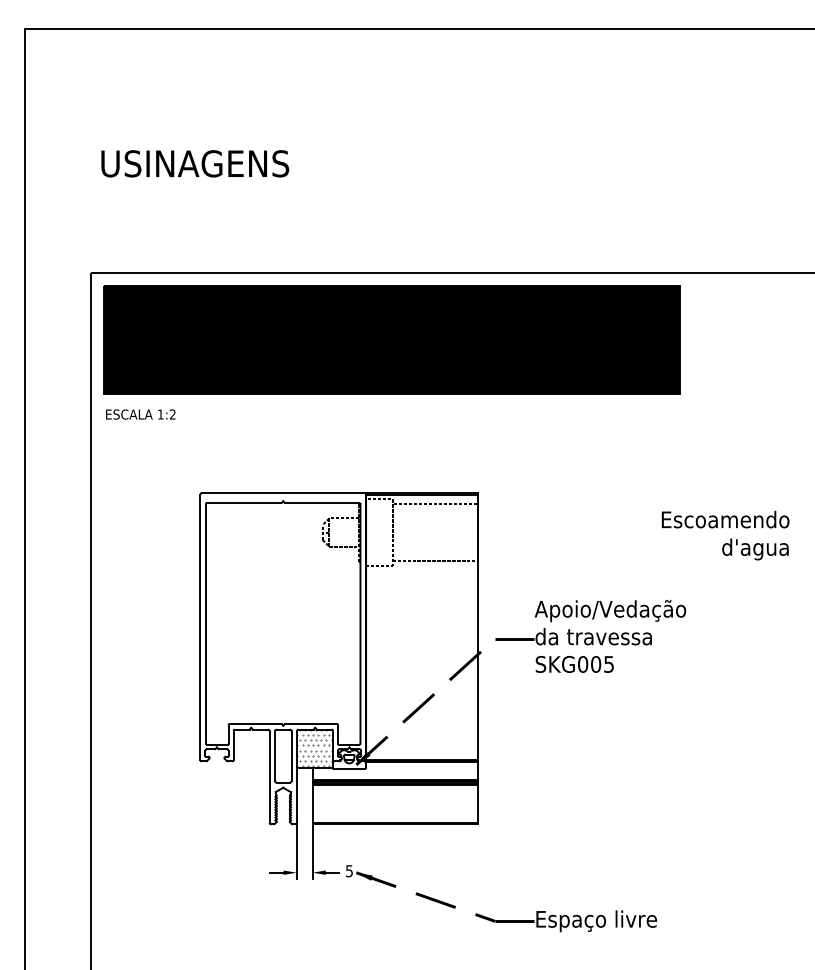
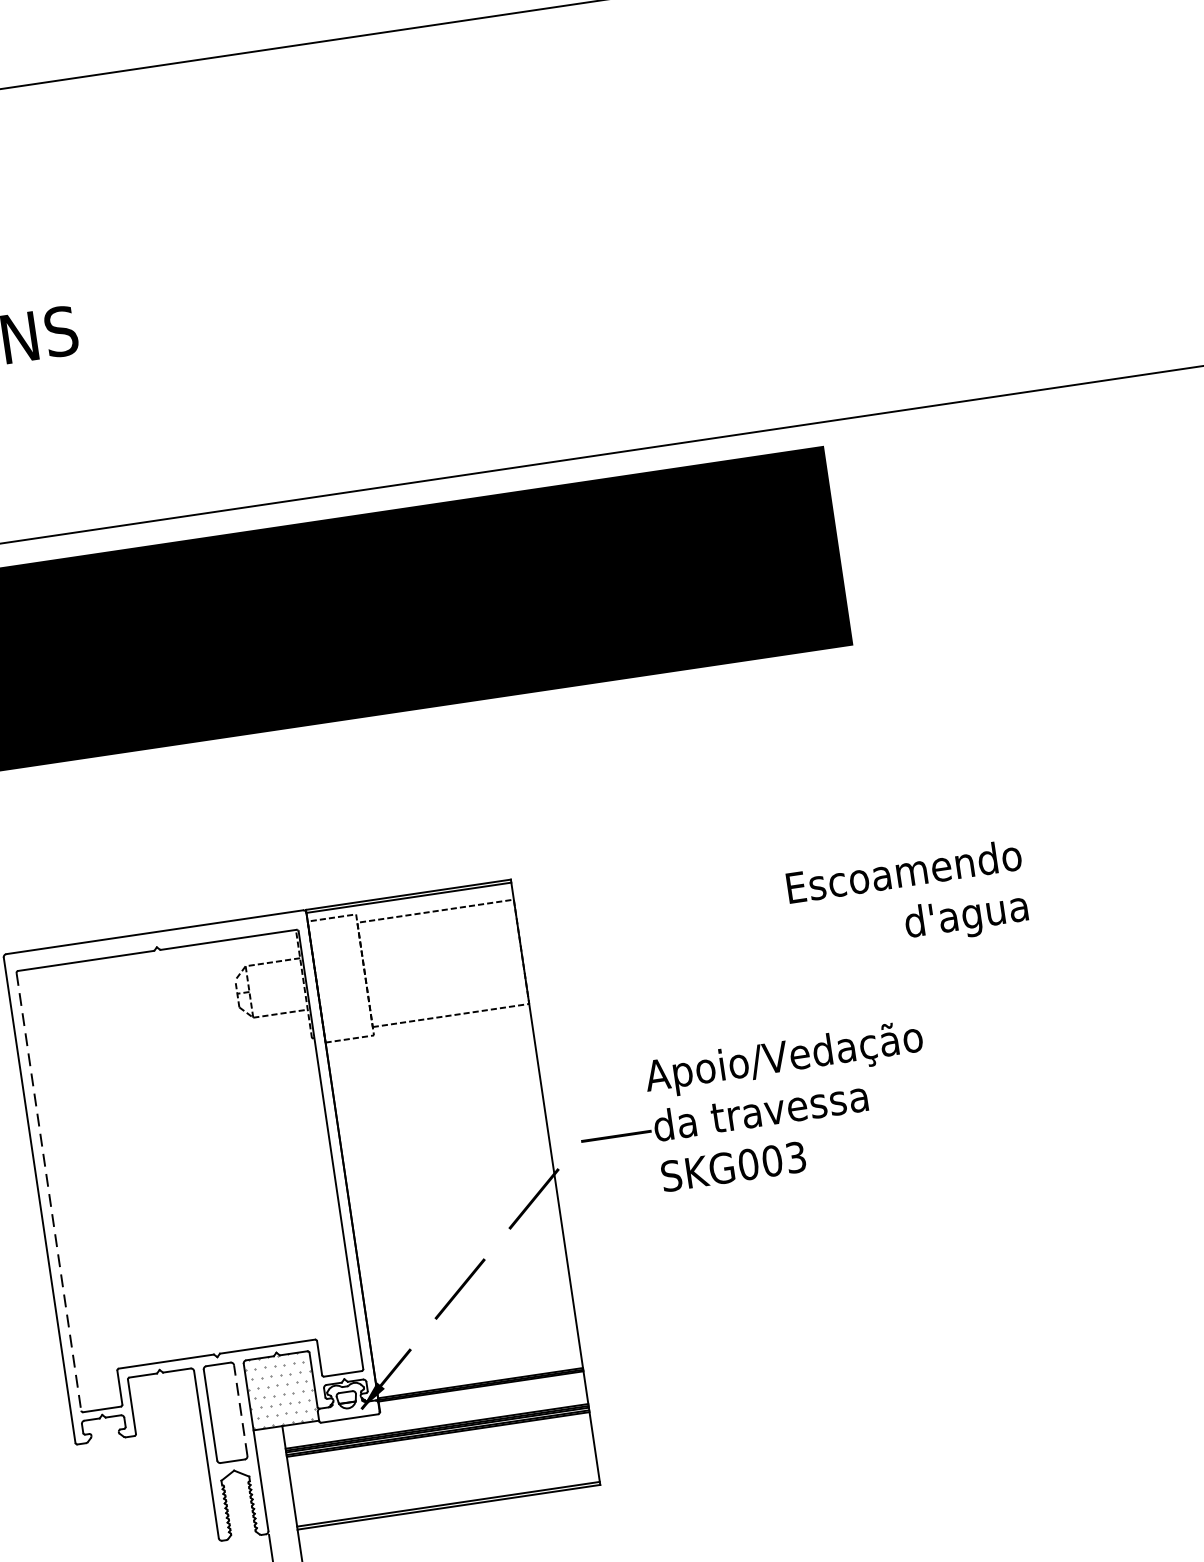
text: (725, 535) -> (908, 900), moved
line: (206, 623) -> (49, 1191), solid -> dashed
text: (608, 663) -> (794, 1155), SKG005 -> SKG003
line: (291, 756) -> (240, 1411), solid -> dashed

